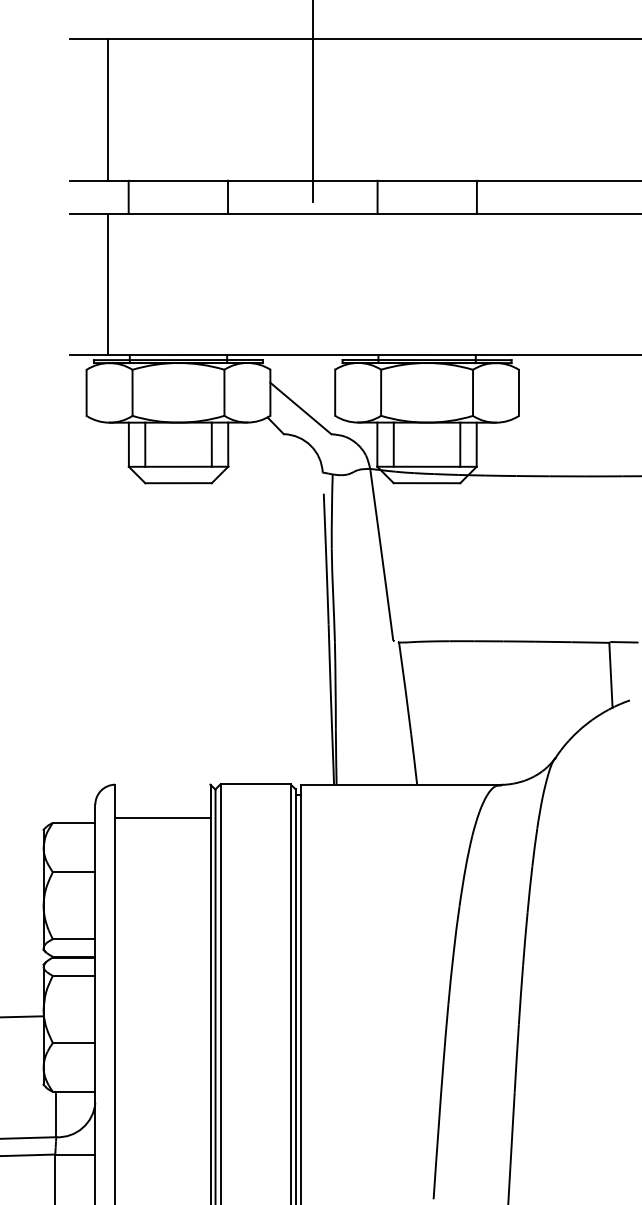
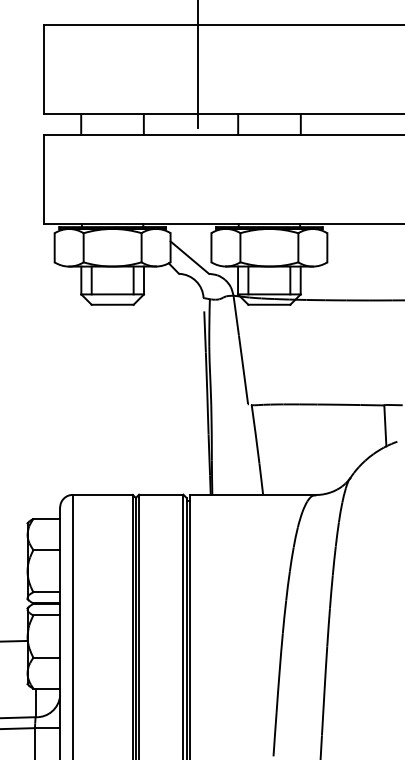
line: (108, 110) -> (44, 69), moved
line: (108, 284) -> (44, 179), moved
line: (162, 817) -> (102, 494), moved

